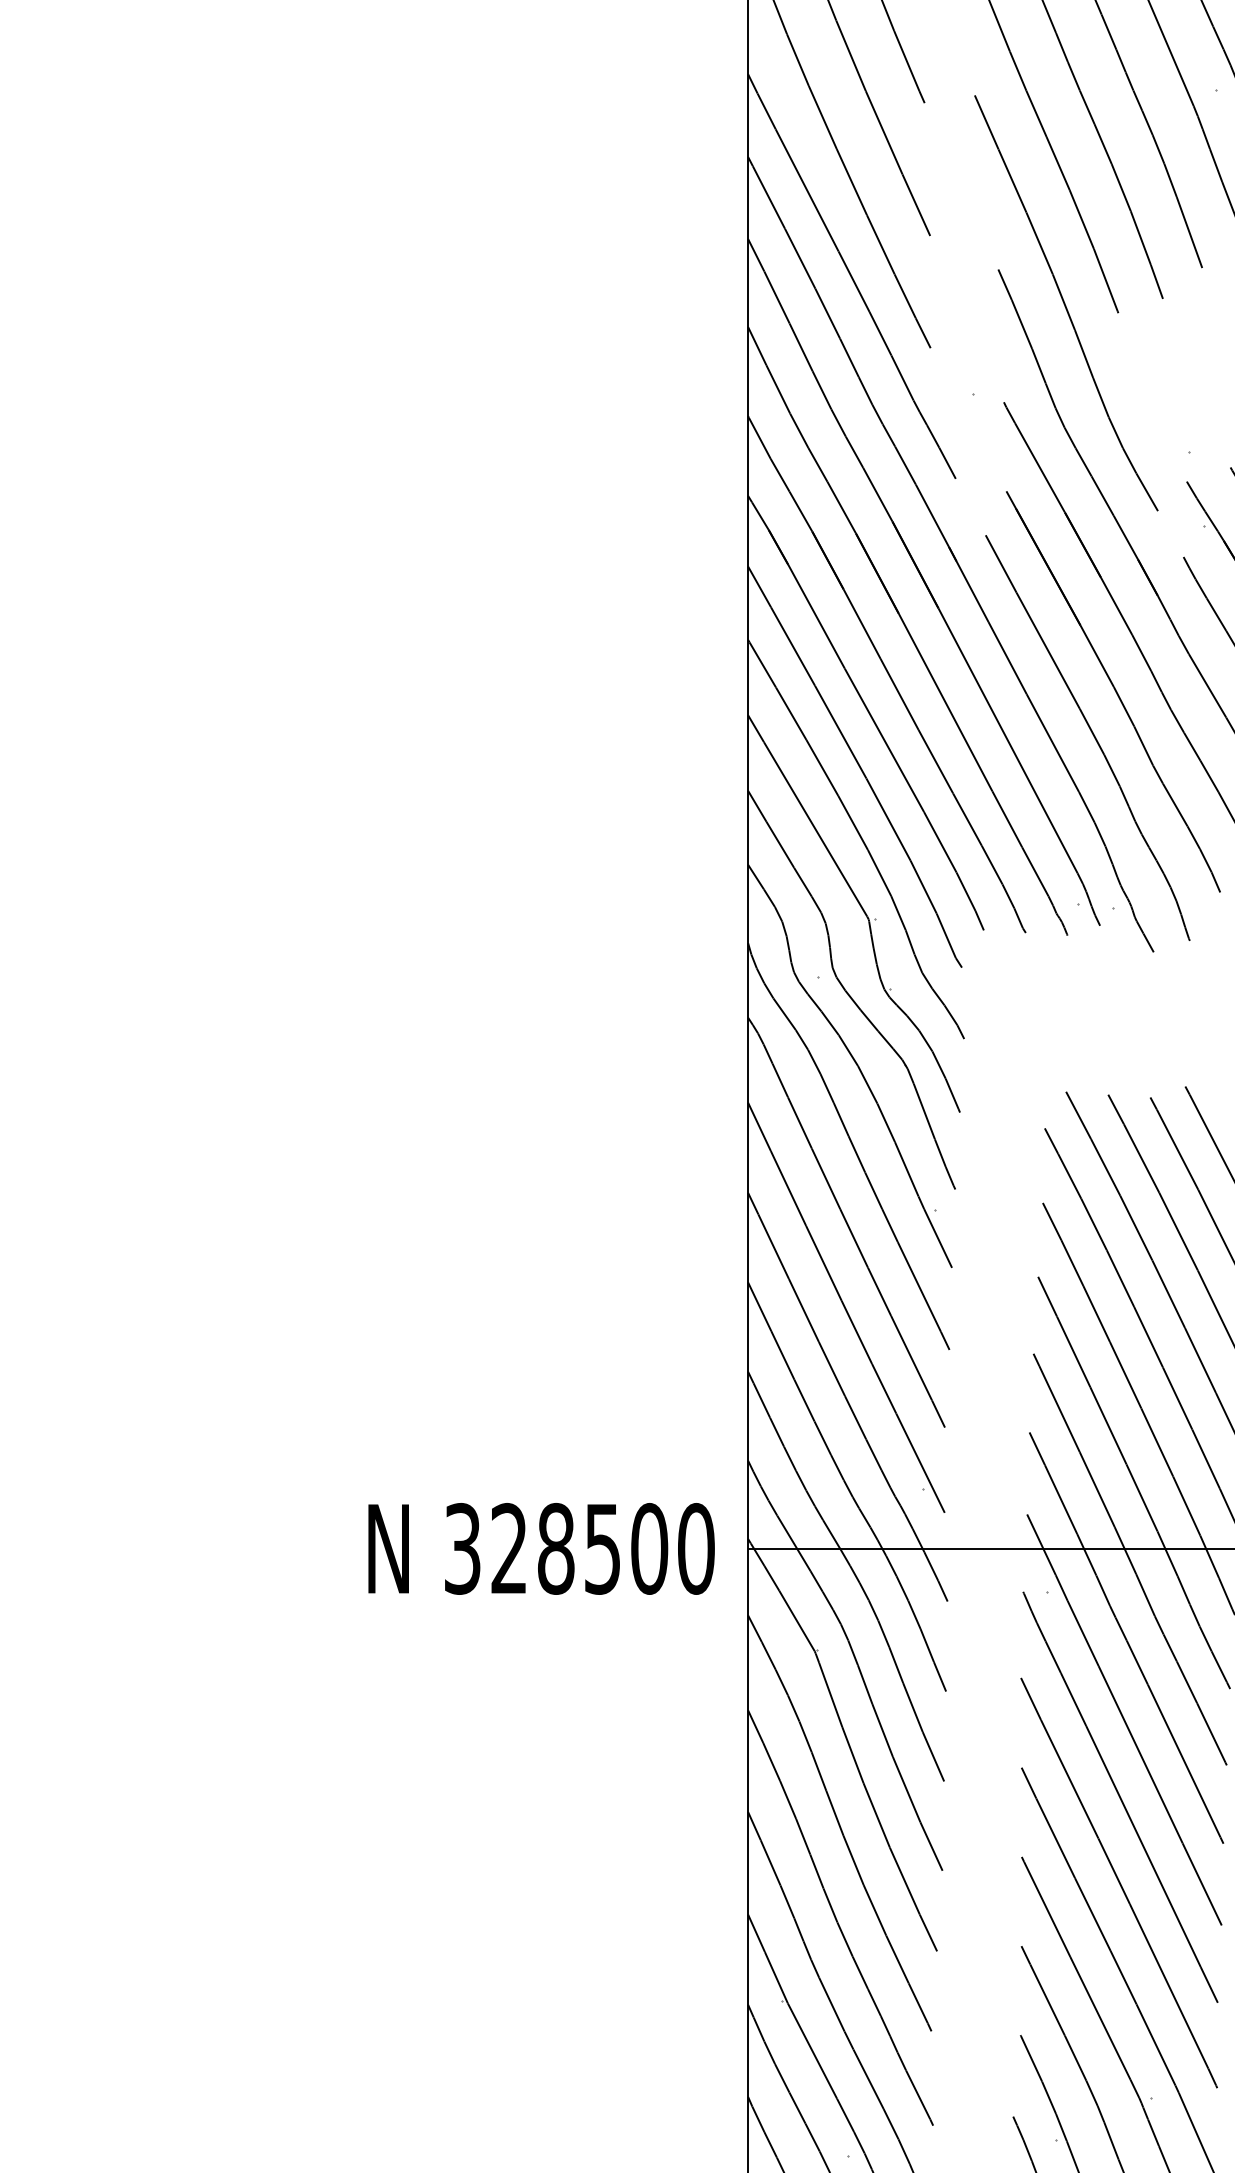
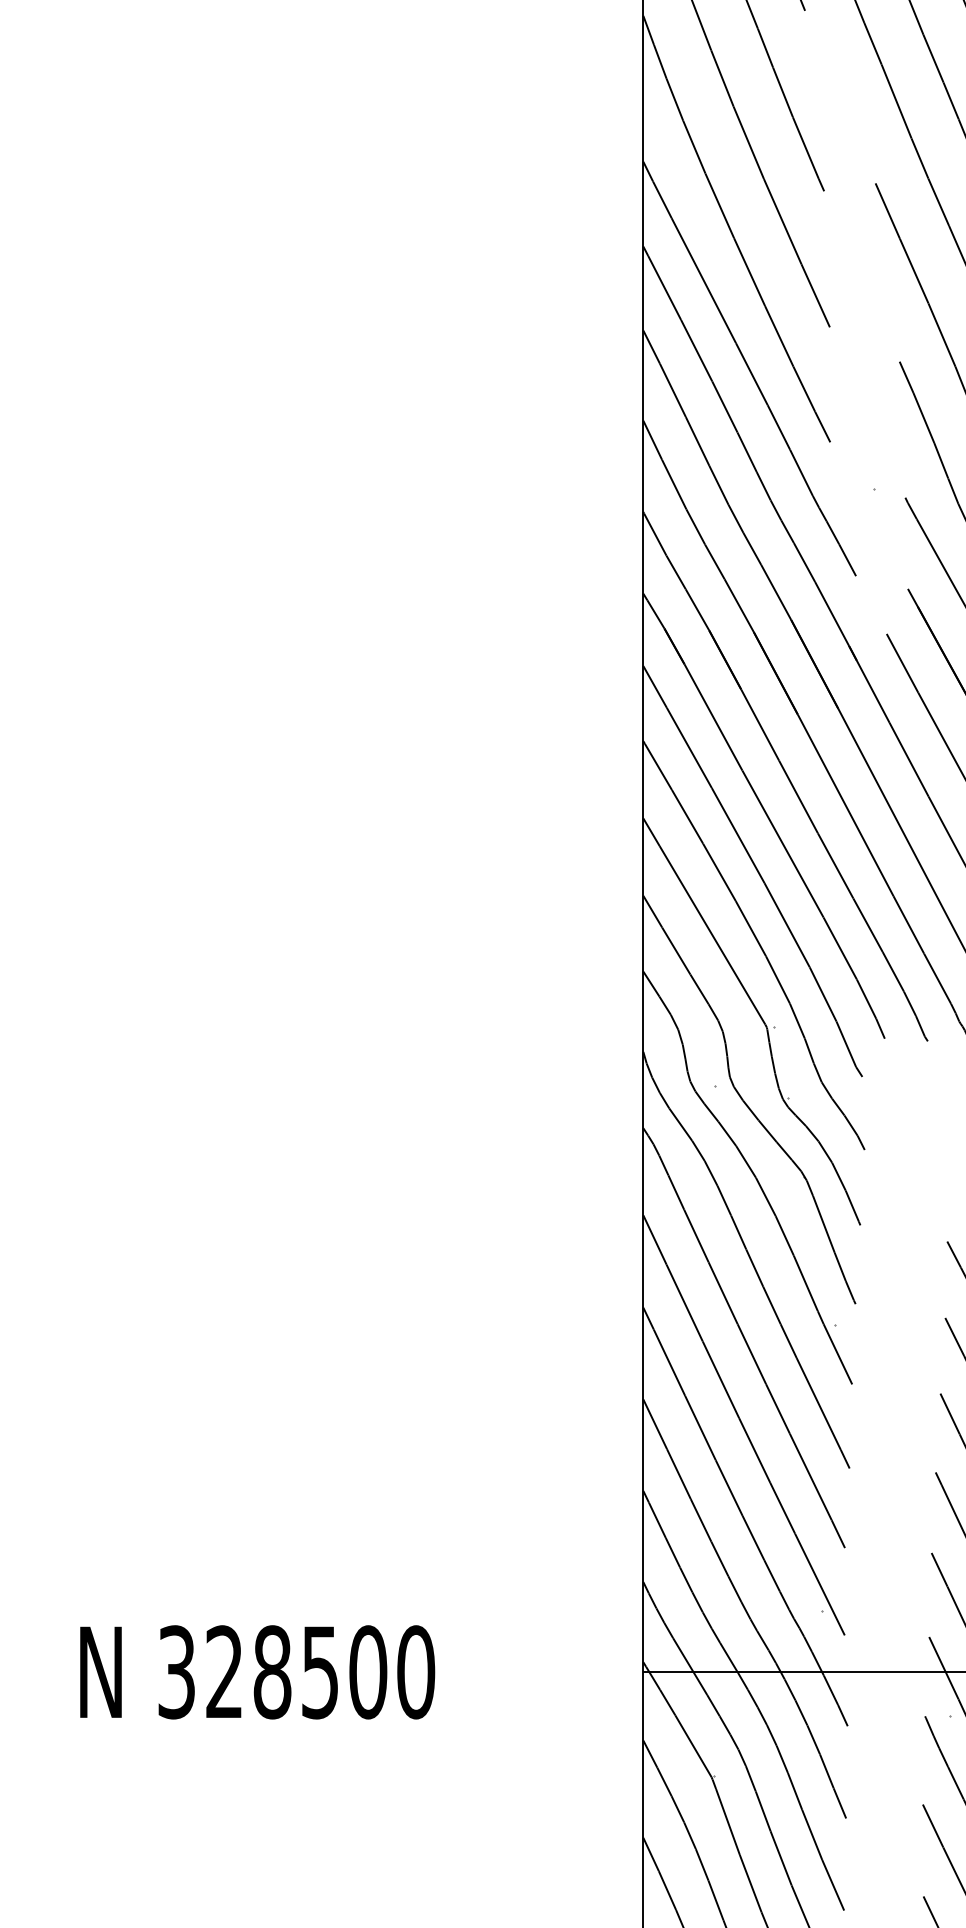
text: (541, 1548) -> (257, 1671), moved

